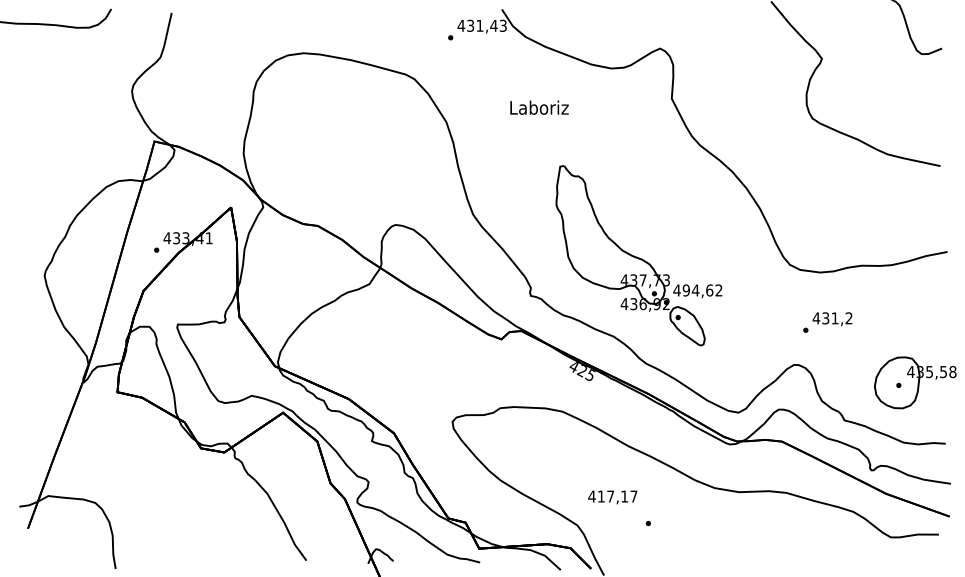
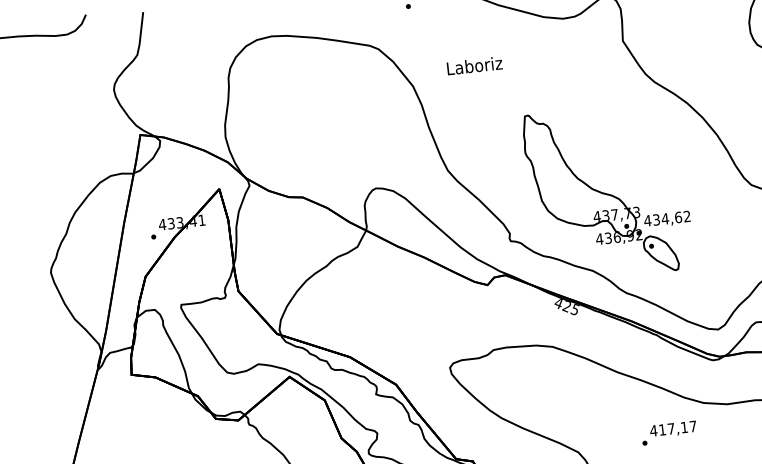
text: (539, 107) -> (474, 65), moved
text: (685, 290) -> (655, 220), 494,62 -> 434,62
text: (612, 497) -> (673, 429), moved

